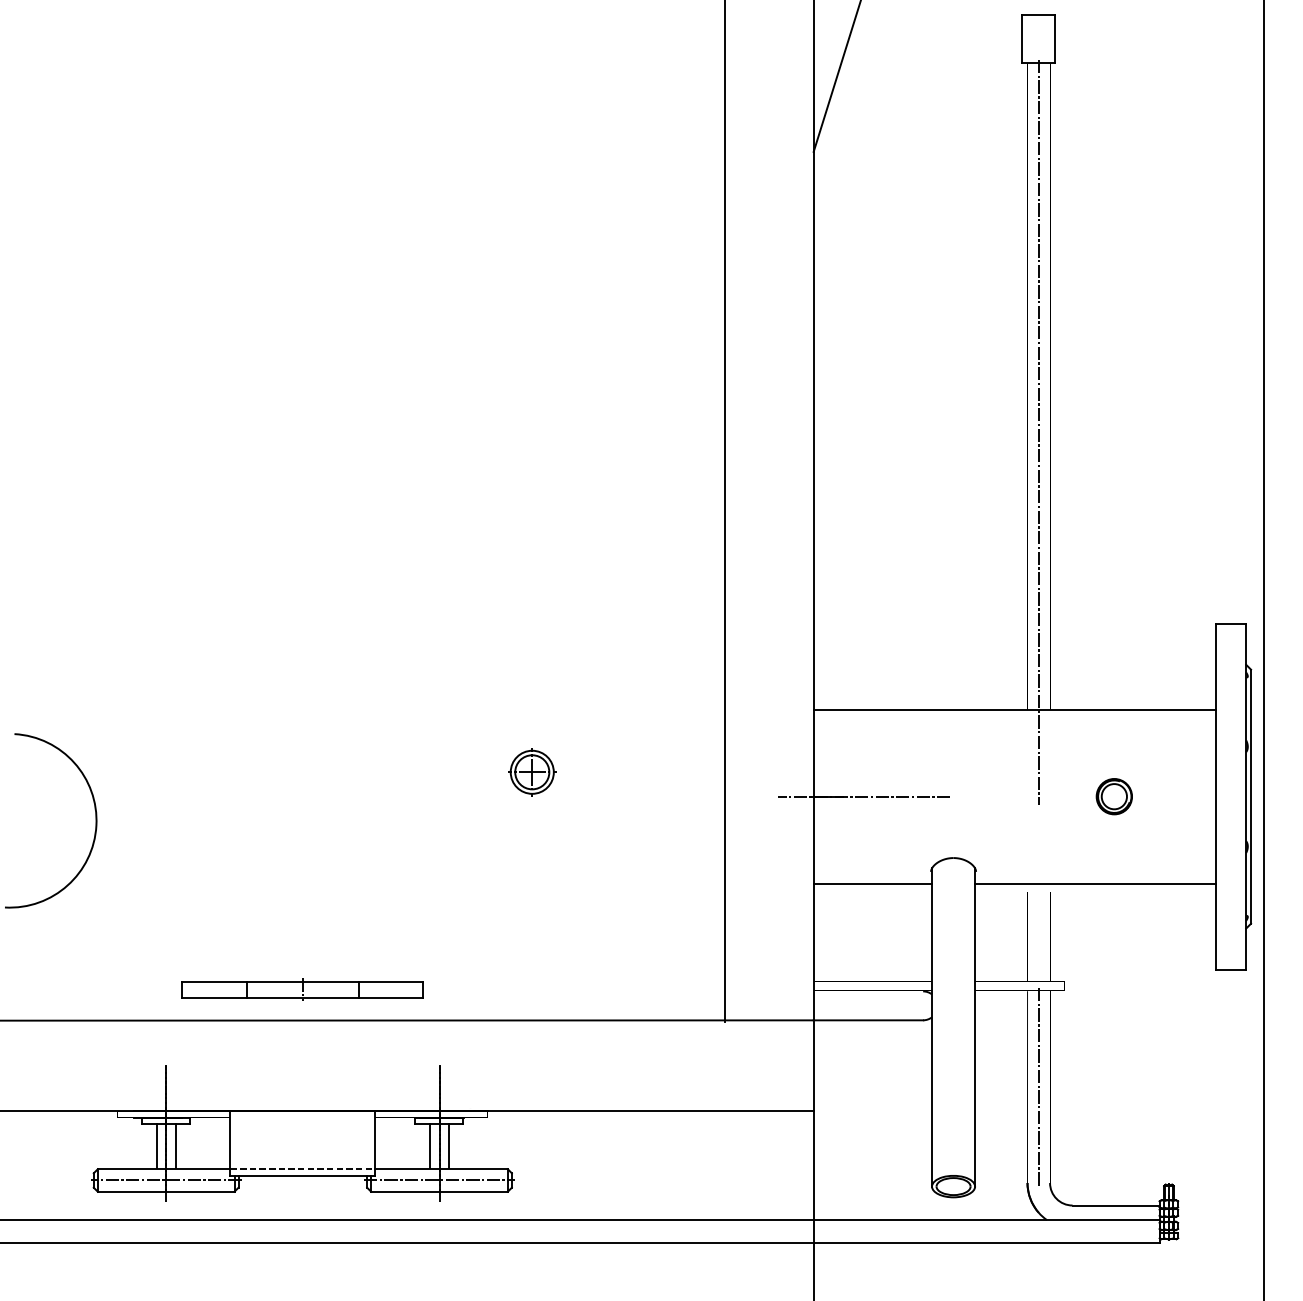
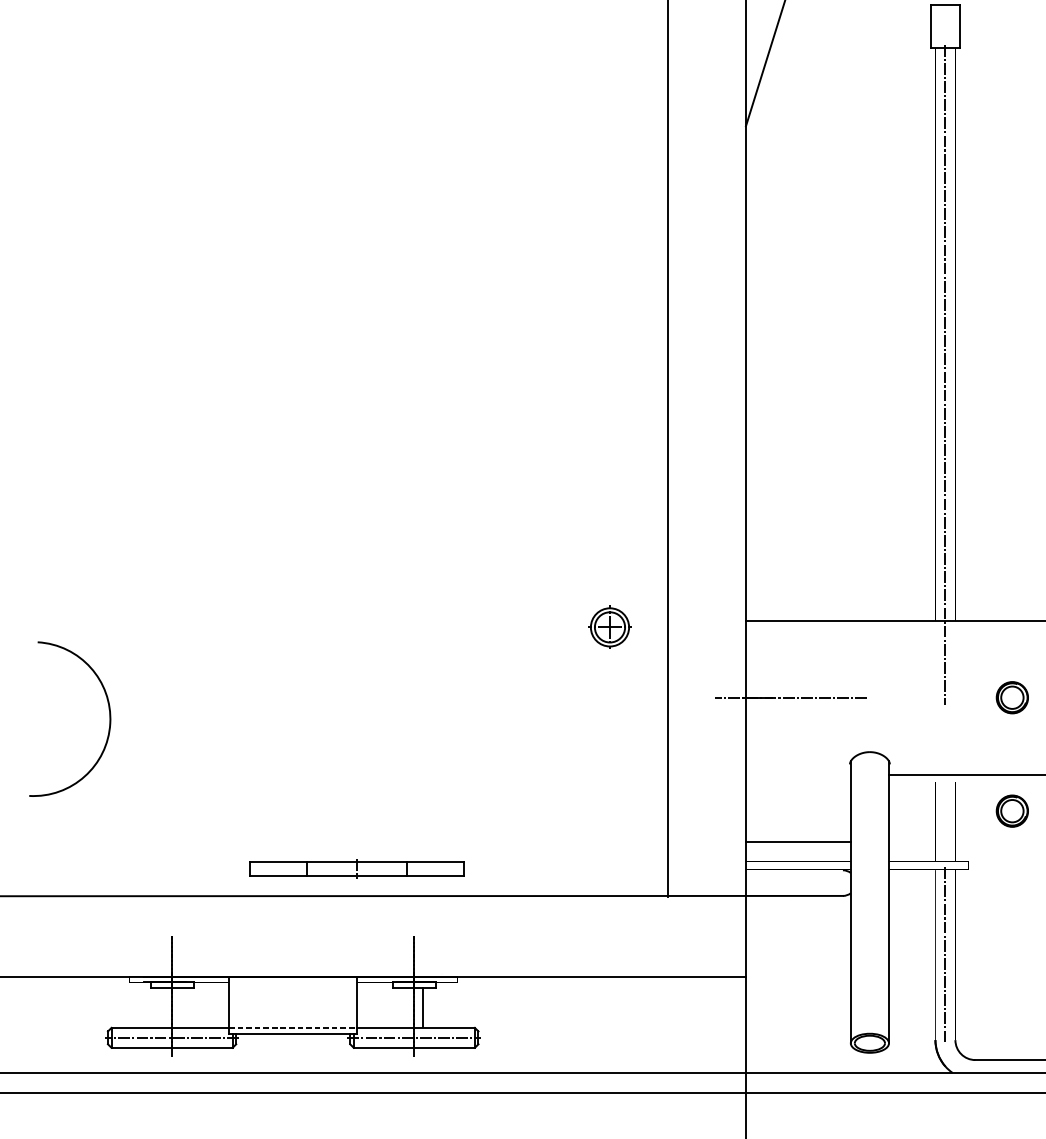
part: (532, 772) -> (610, 627), moved
line: (872, 883) -> (798, 842), moved
part: (1113, 924) -> (1011, 811), added
part: (302, 989) -> (356, 868), moved
line: (156, 1146) -> (163, 1007), removed
line: (175, 1146) -> (180, 1007), removed
line: (429, 1146) -> (405, 1007), removed

